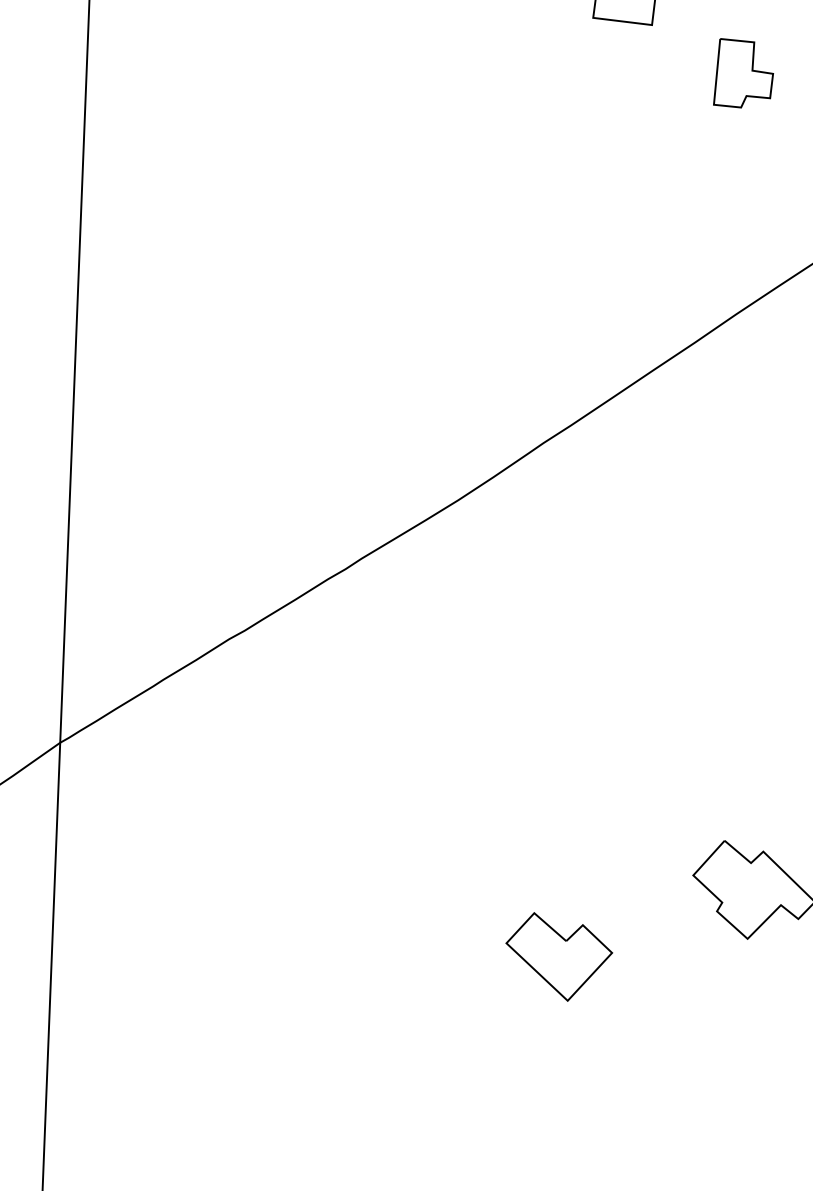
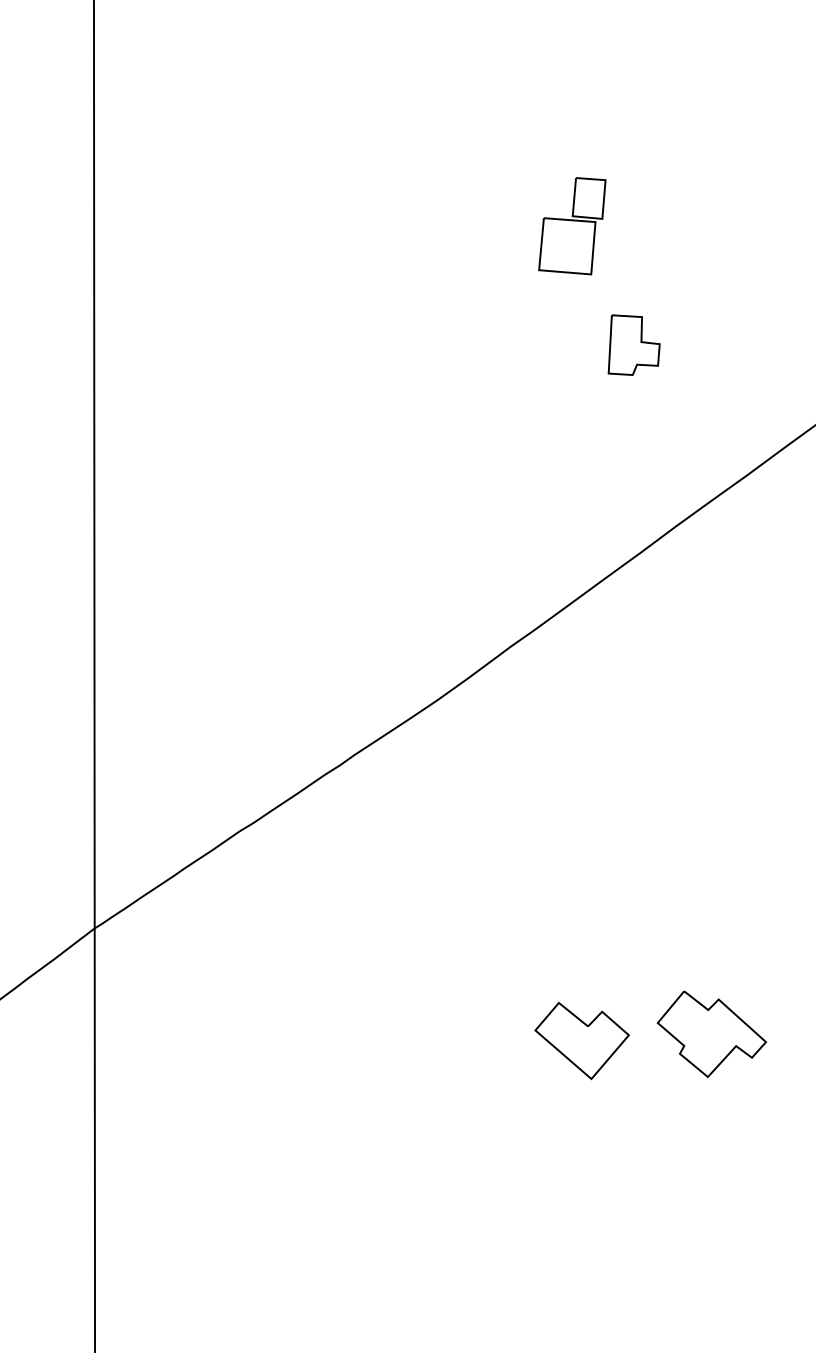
part: (743, 73) -> (633, 344), moved
part: (558, 956) -> (581, 1040), moved

